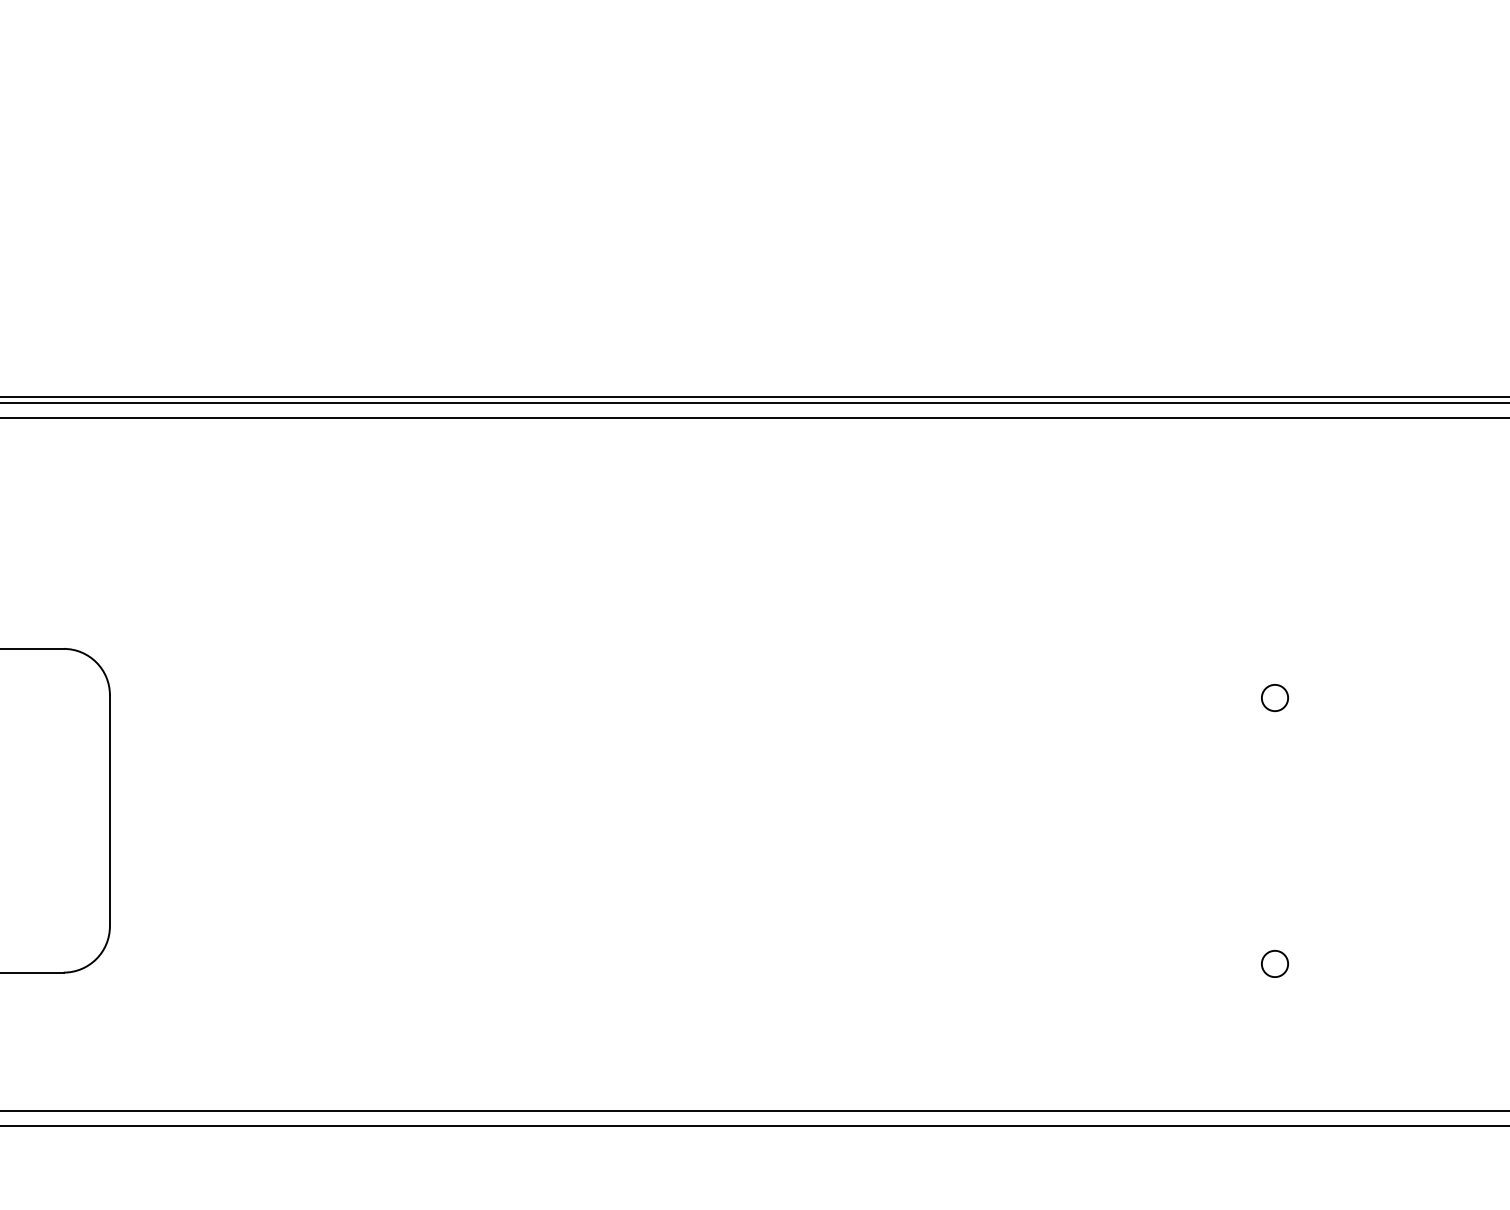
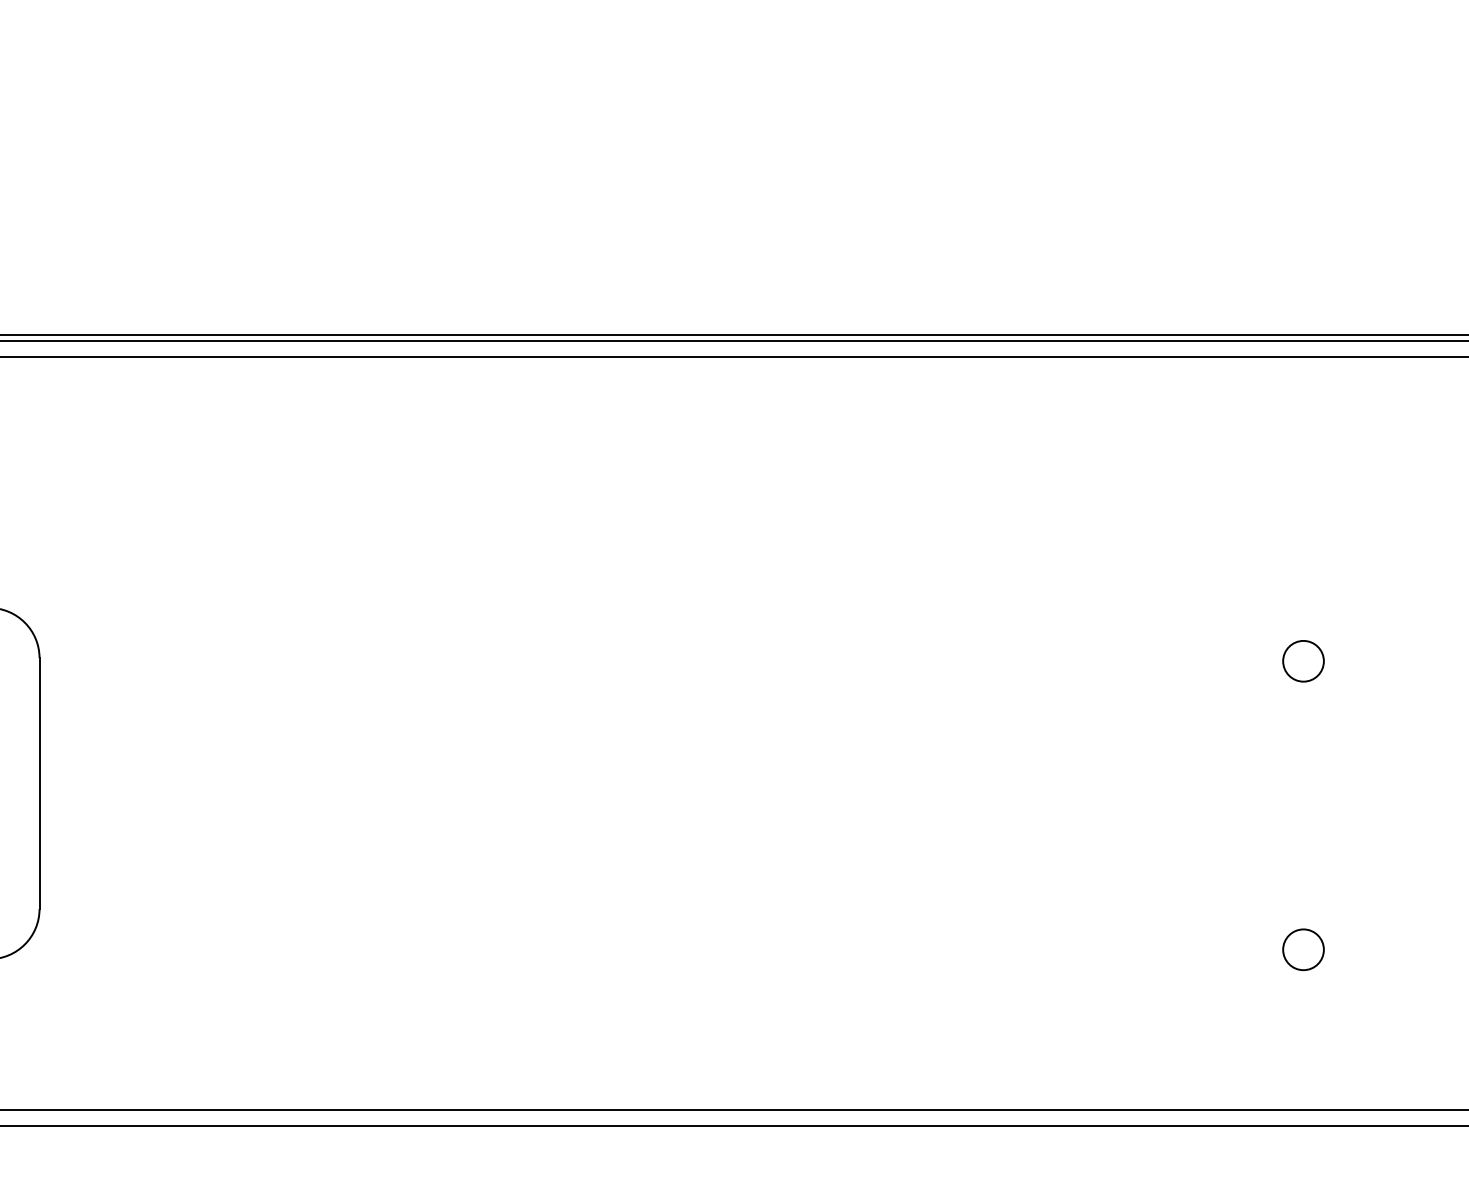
circle: (1274, 697) -> (1302, 660), size x1.43
circle: (1274, 963) -> (1302, 949), size x1.43

